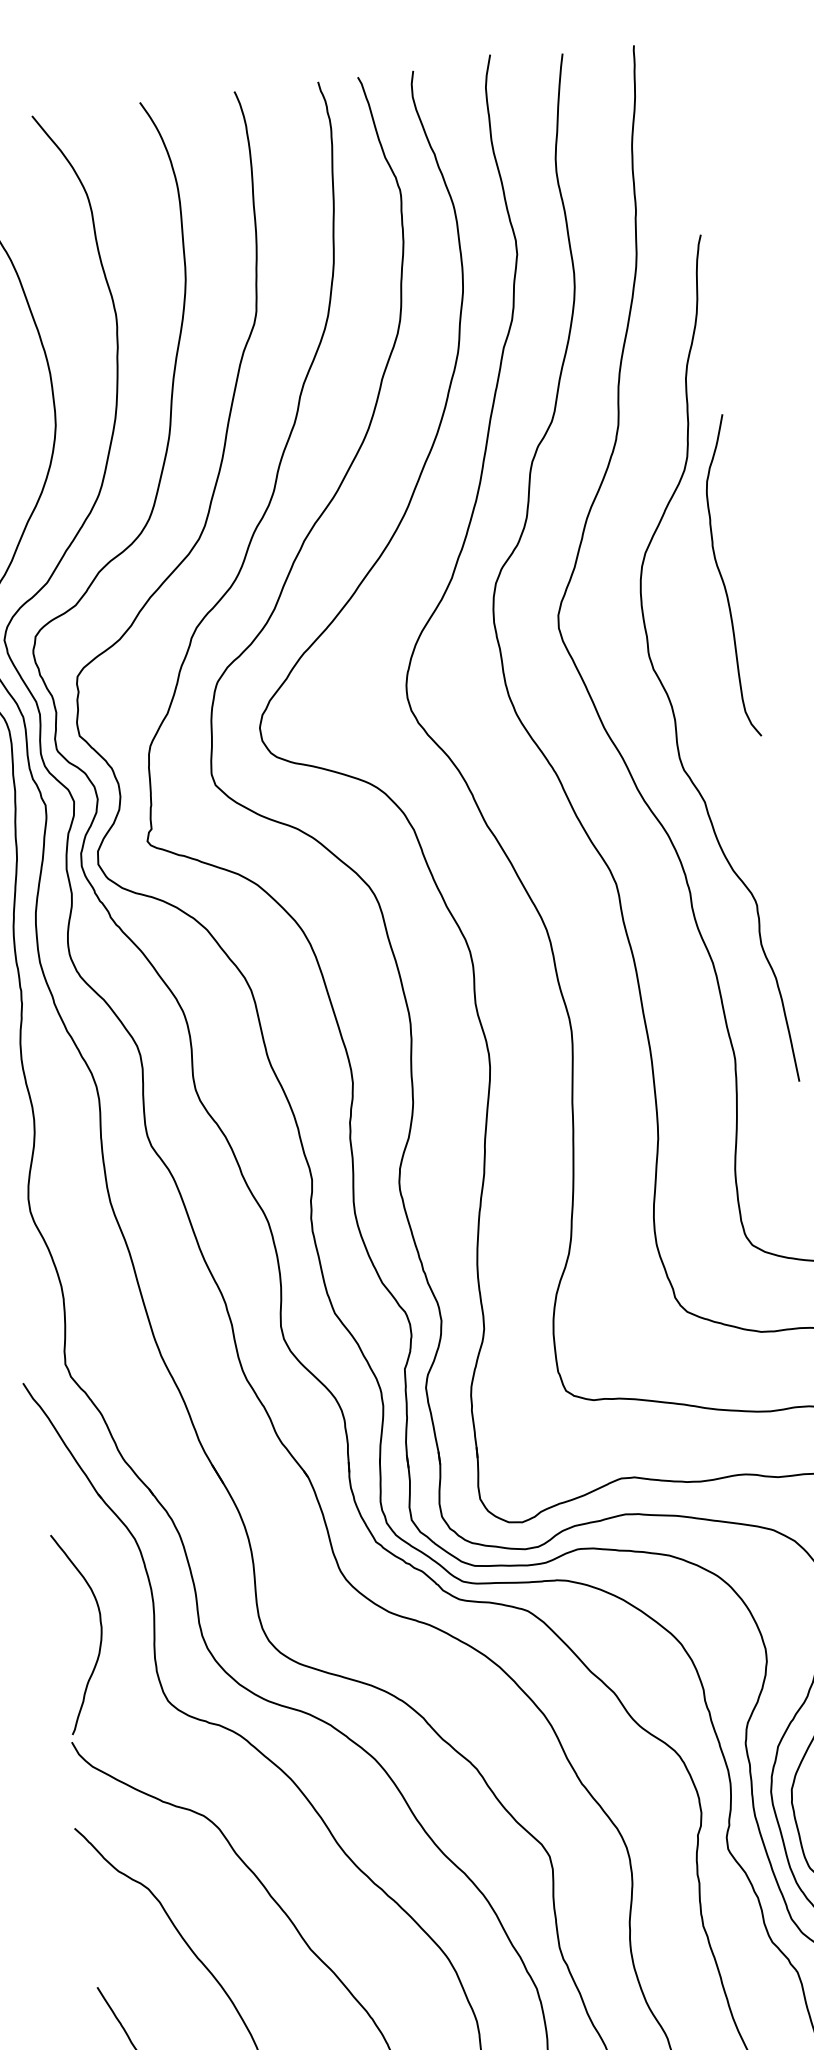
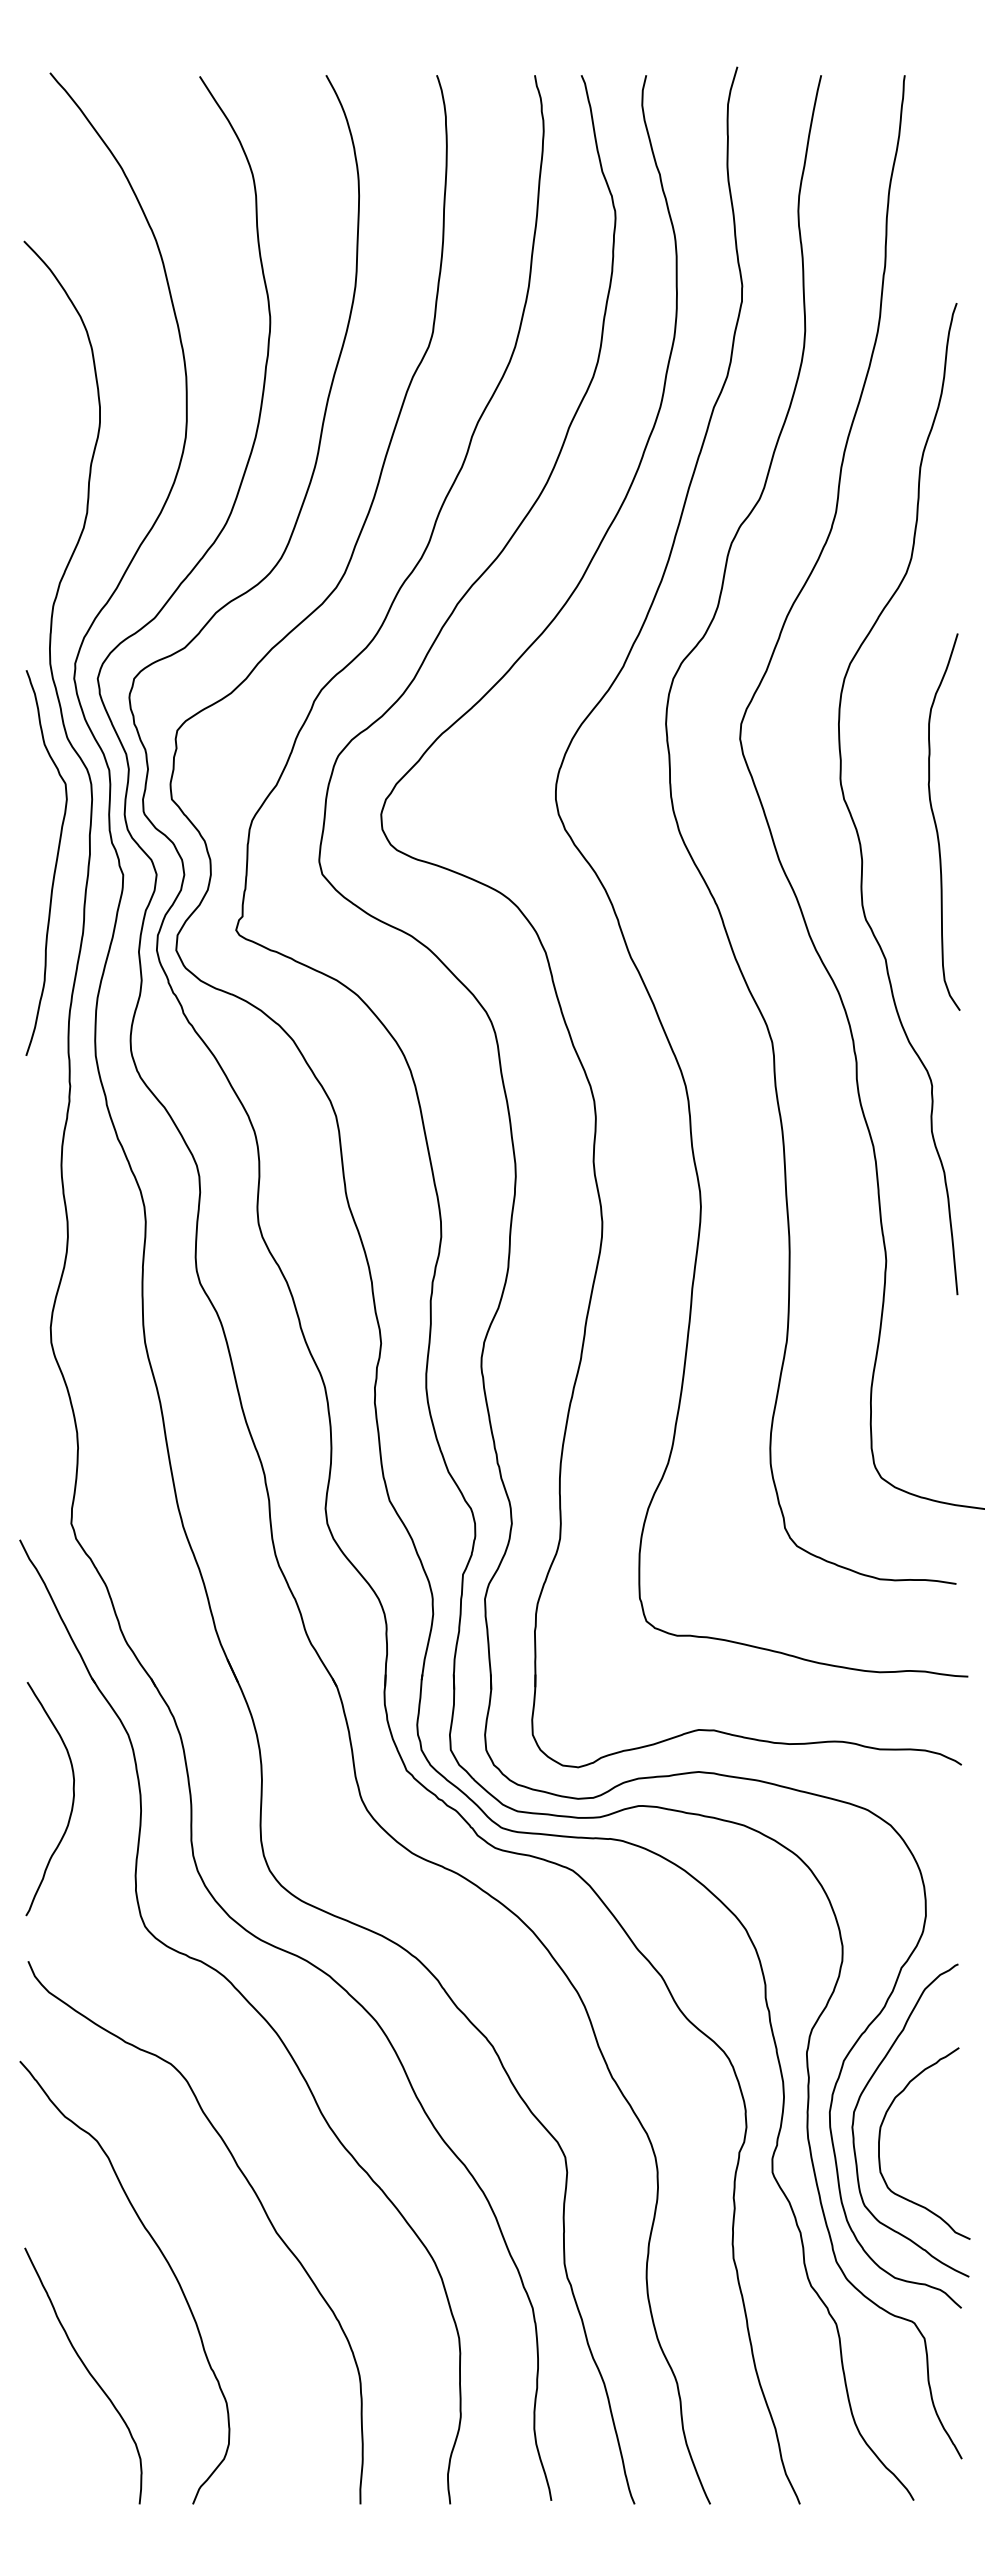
curve: (723, 578) -> (936, 823), moved
curve: (100, 1636) -> (71, 1805), moved

